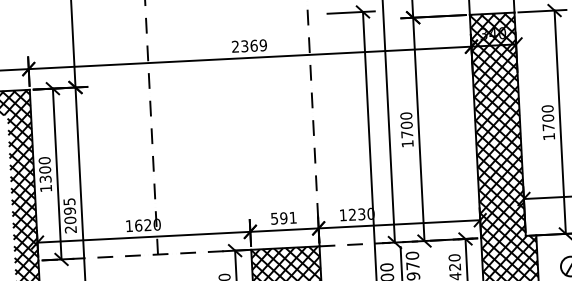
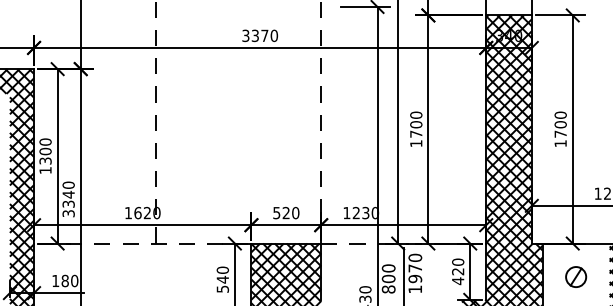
text: (248, 45) -> (259, 35), 2369 -> 3370
text: (69, 215) -> (68, 199), 2095 -> 3340
text: (287, 217) -> (290, 212), 591 -> 520

